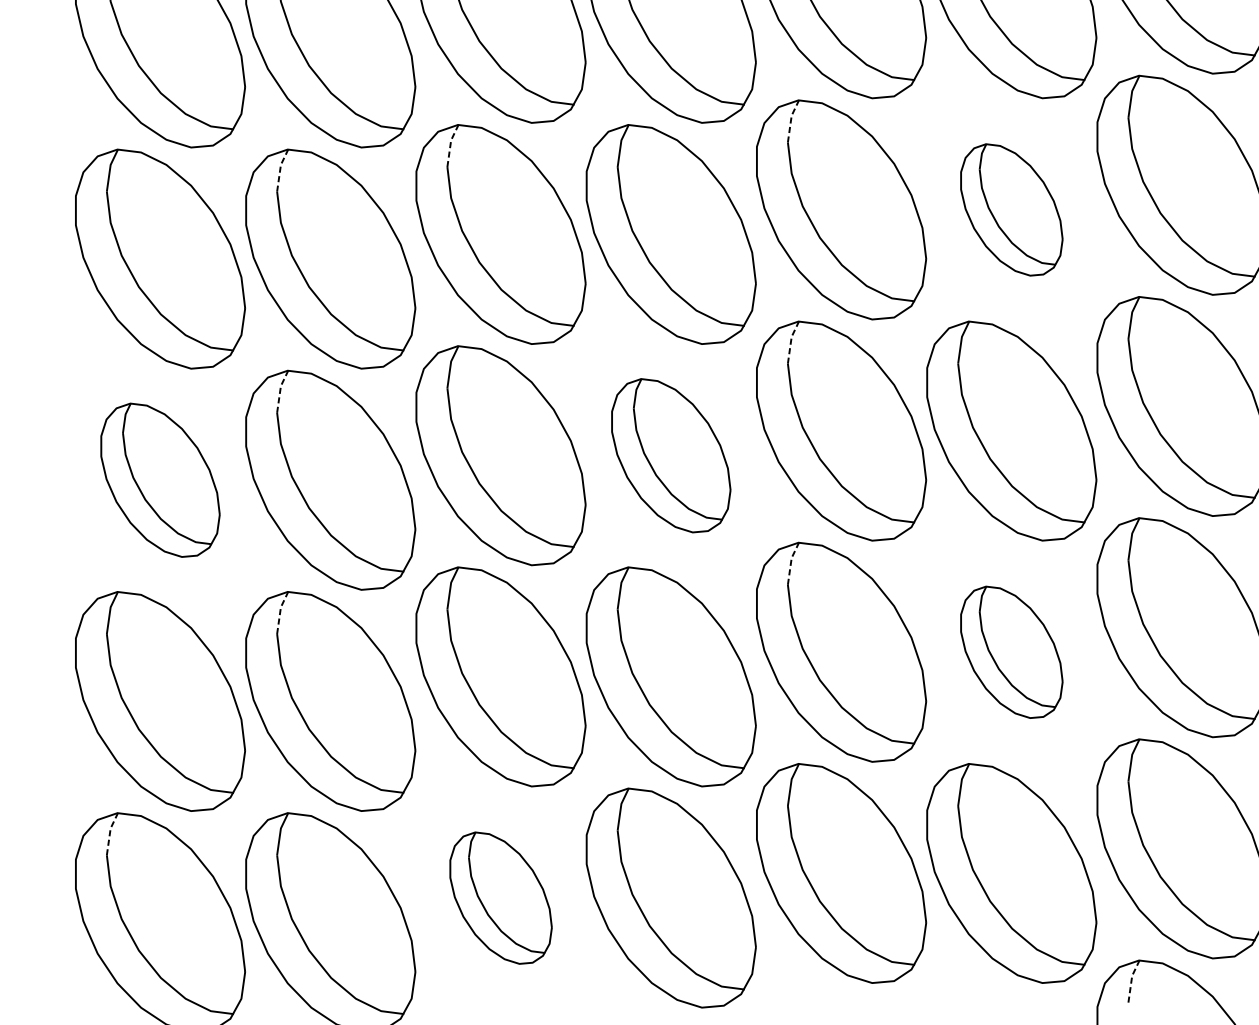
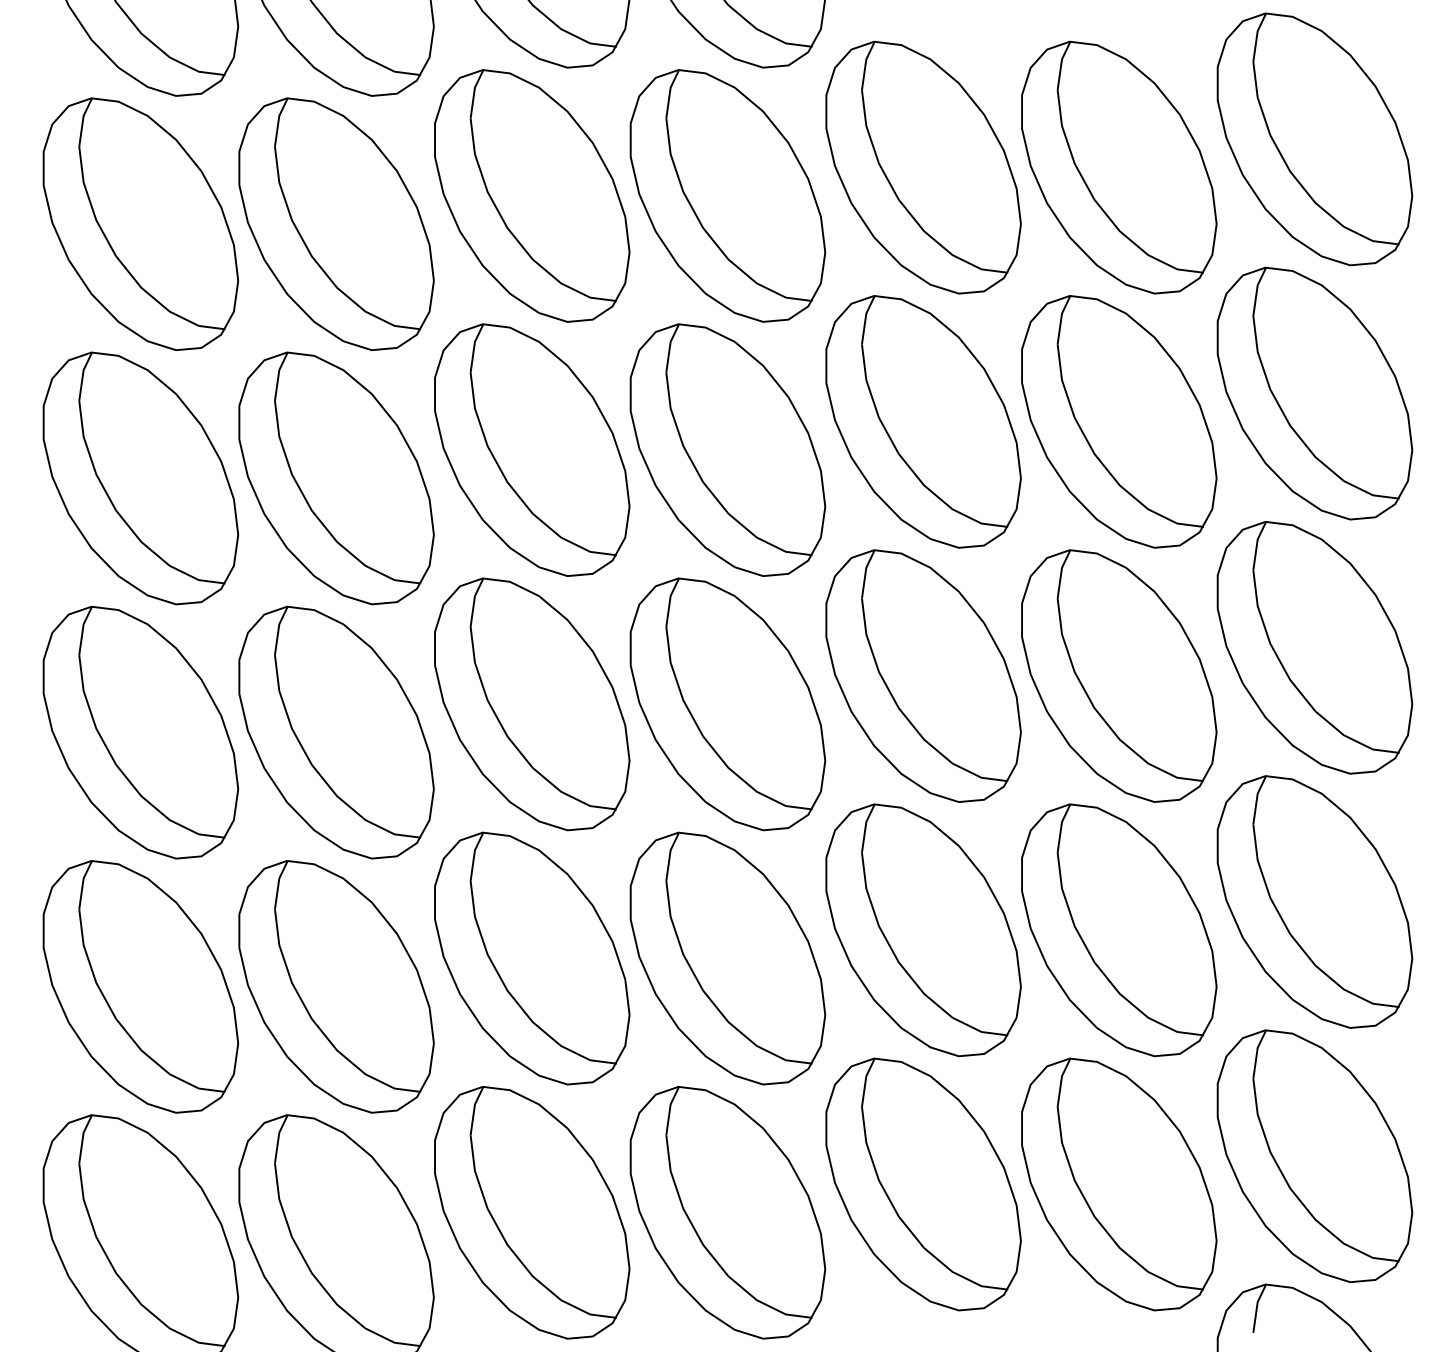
line: (790, 119) -> (865, 318), dashed -> solid
line: (450, 144) -> (474, 346), dashed -> solid
line: (280, 168) -> (278, 374), dashed -> solid
part: (1011, 209) -> (1119, 421), size x1.67
line: (790, 340) -> (865, 572), dashed -> solid
line: (280, 390) -> (278, 629), dashed -> solid
part: (670, 455) -> (727, 704), size x1.43
part: (160, 480) -> (140, 732), size x1.43
line: (790, 561) -> (865, 826), dashed -> solid
line: (280, 611) -> (278, 883), dashed -> solid
part: (1011, 652) -> (1119, 930), size x1.67
line: (109, 832) -> (82, 1137), dashed -> solid
part: (501, 897) -> (532, 1212), size x1.67
line: (1132, 979) -> (1257, 1306), dashed -> solid

